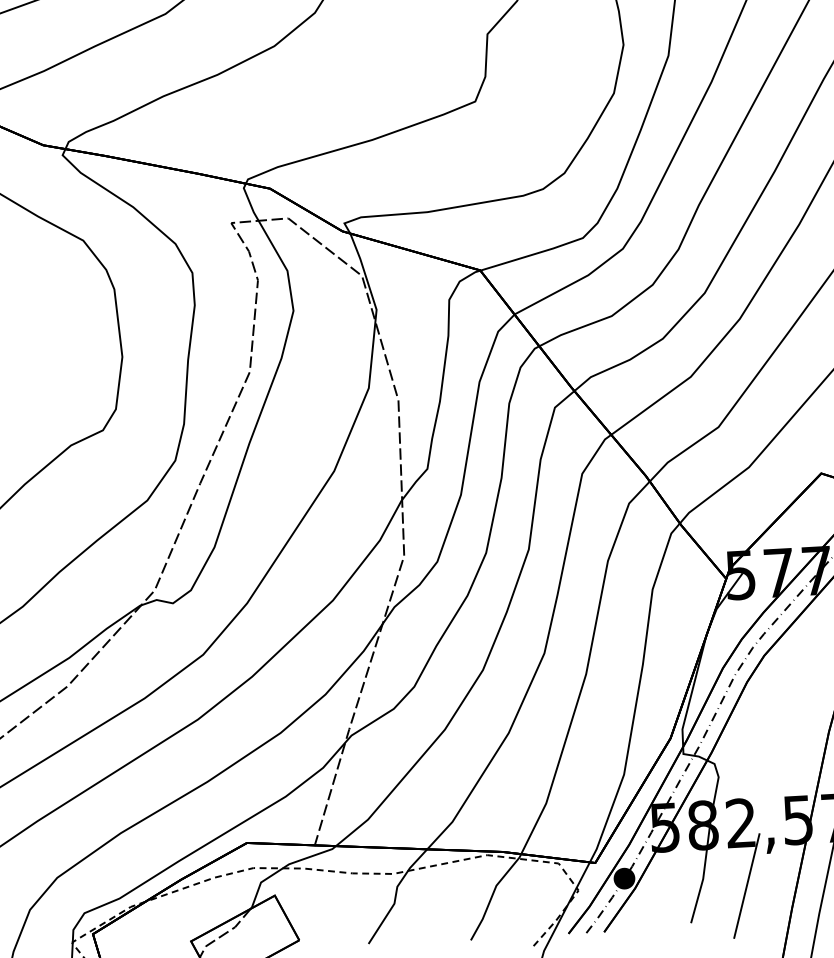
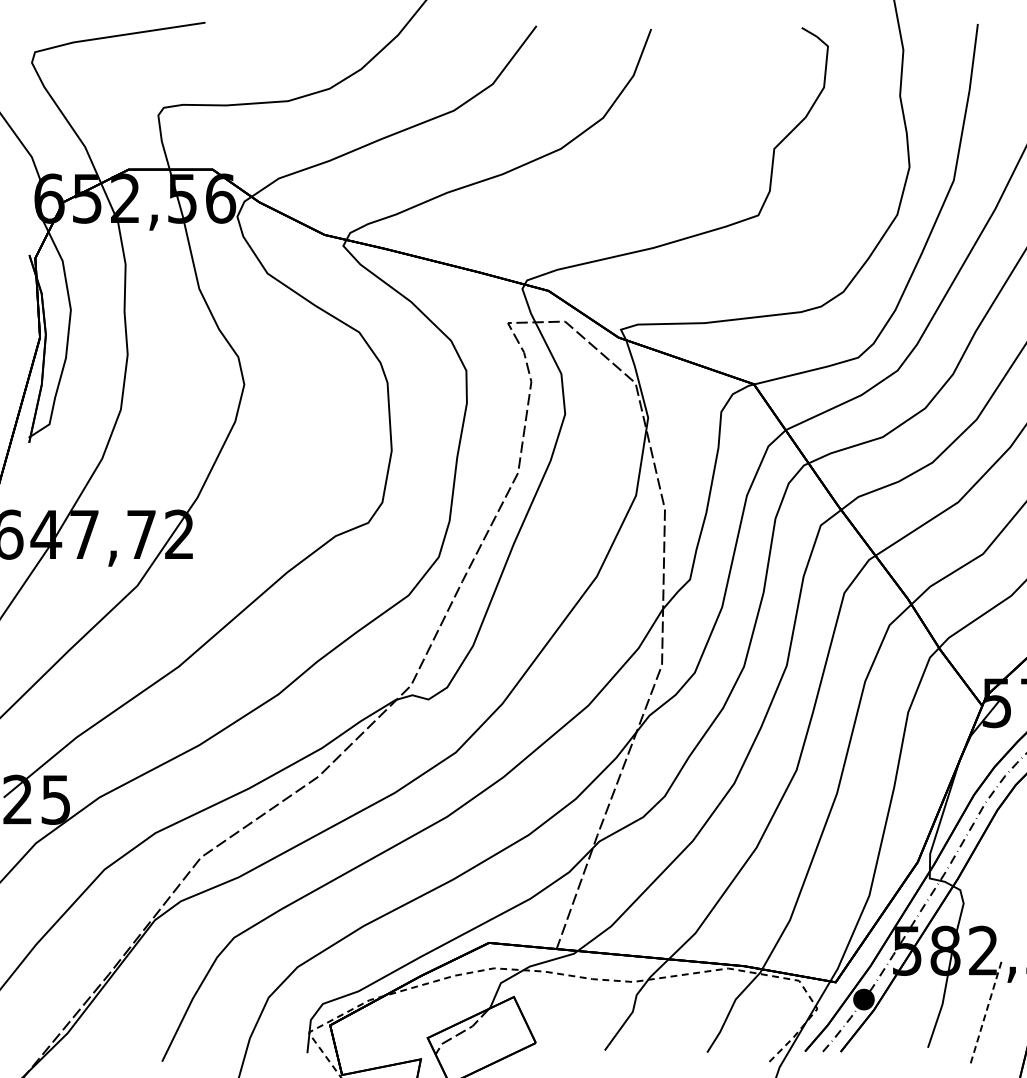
line: (746, 886) -> (985, 1014), solid -> dashed

